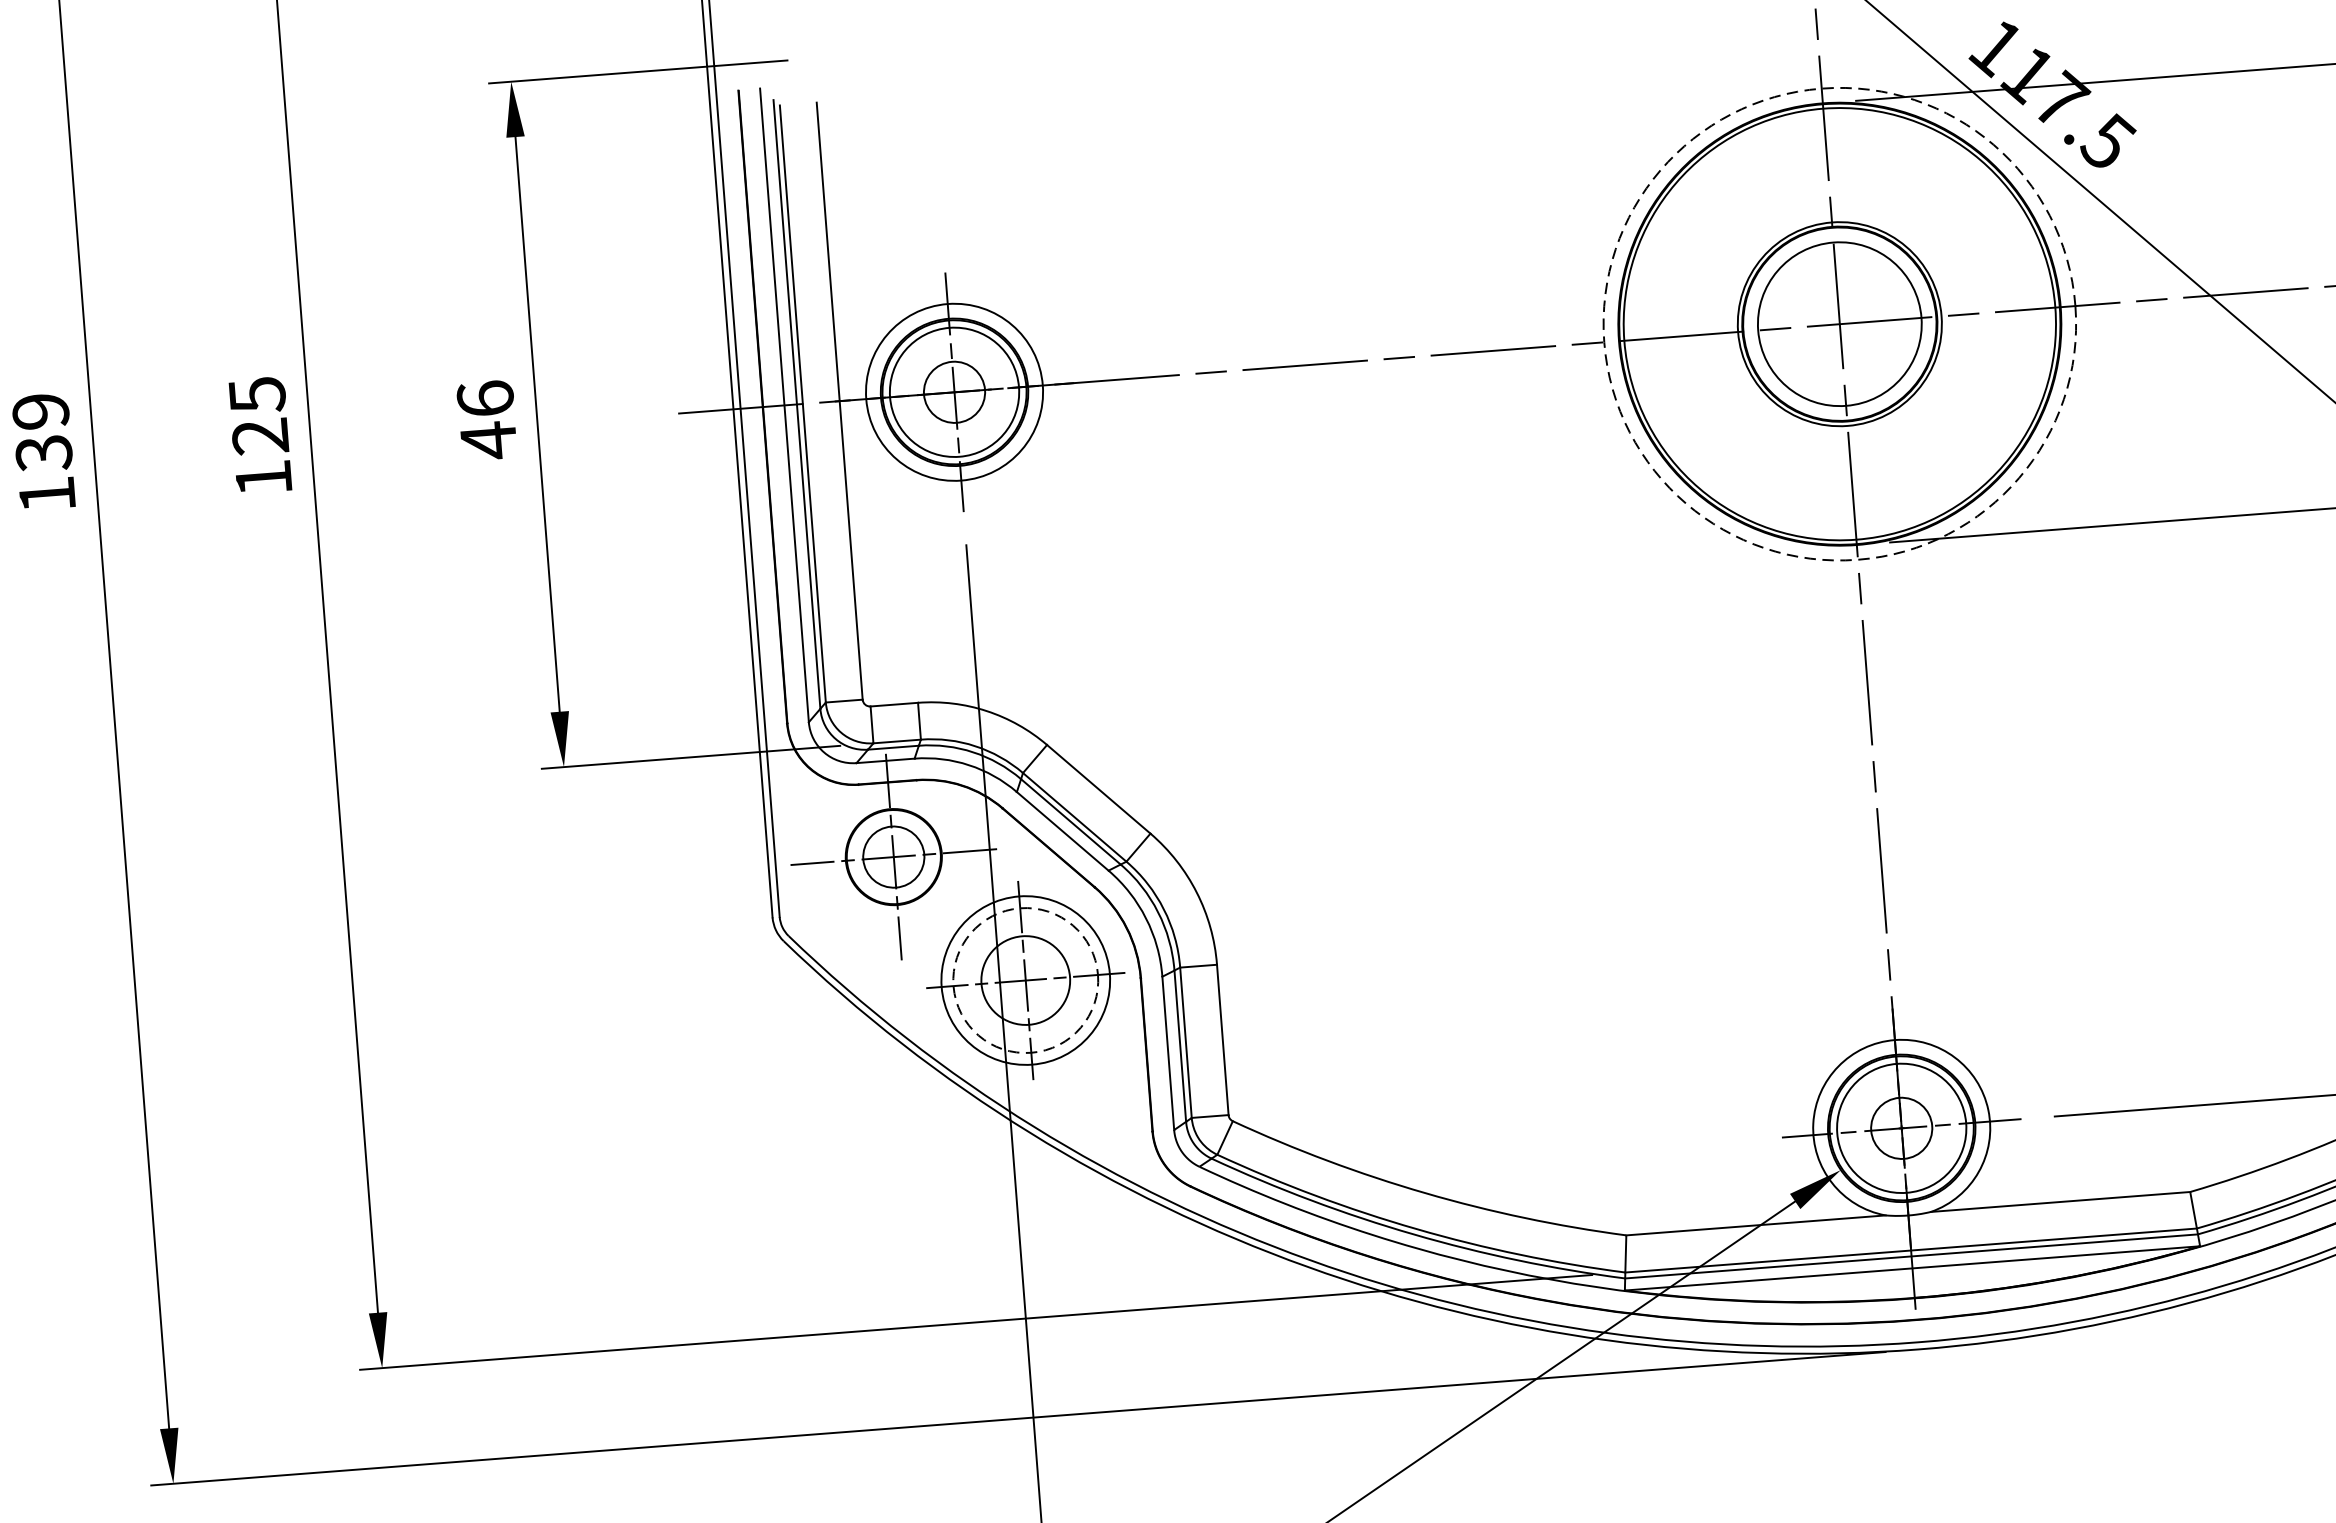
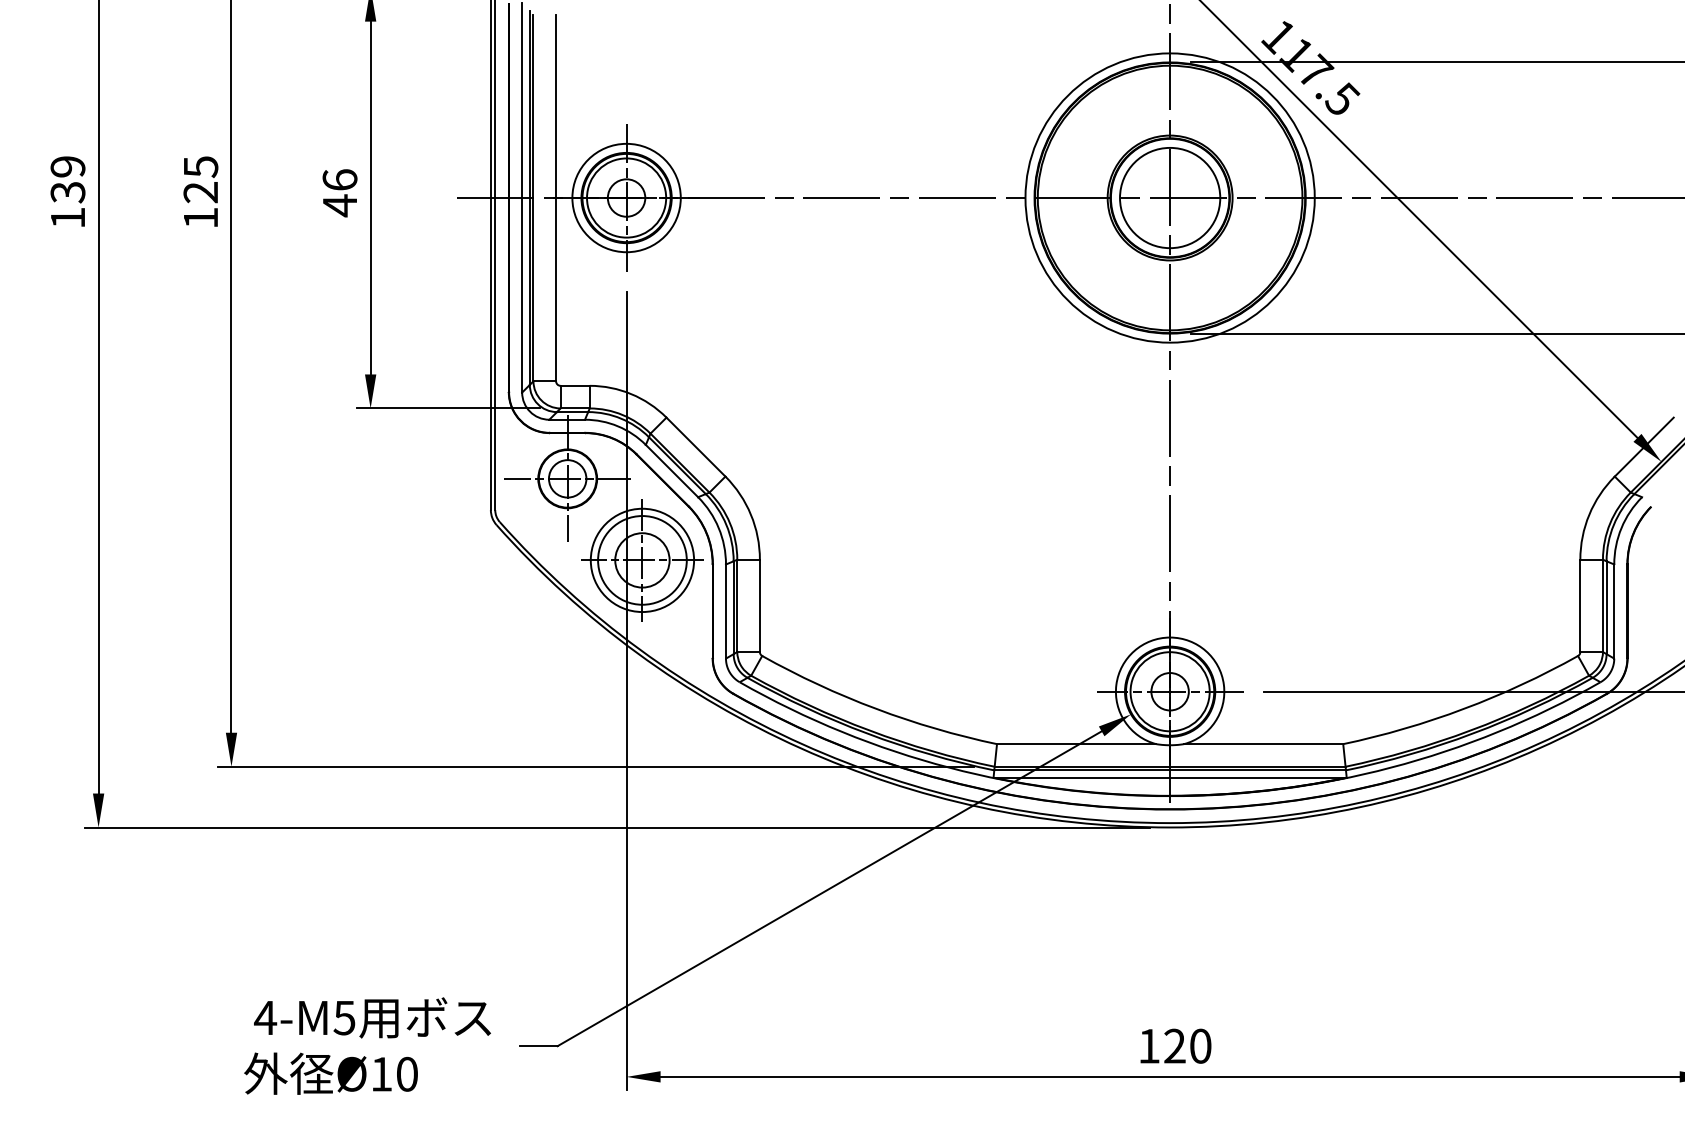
circle: (1838, 323) -> (1169, 197), dashed -> solid
circle: (1025, 980) -> (642, 560), dashed -> solid

